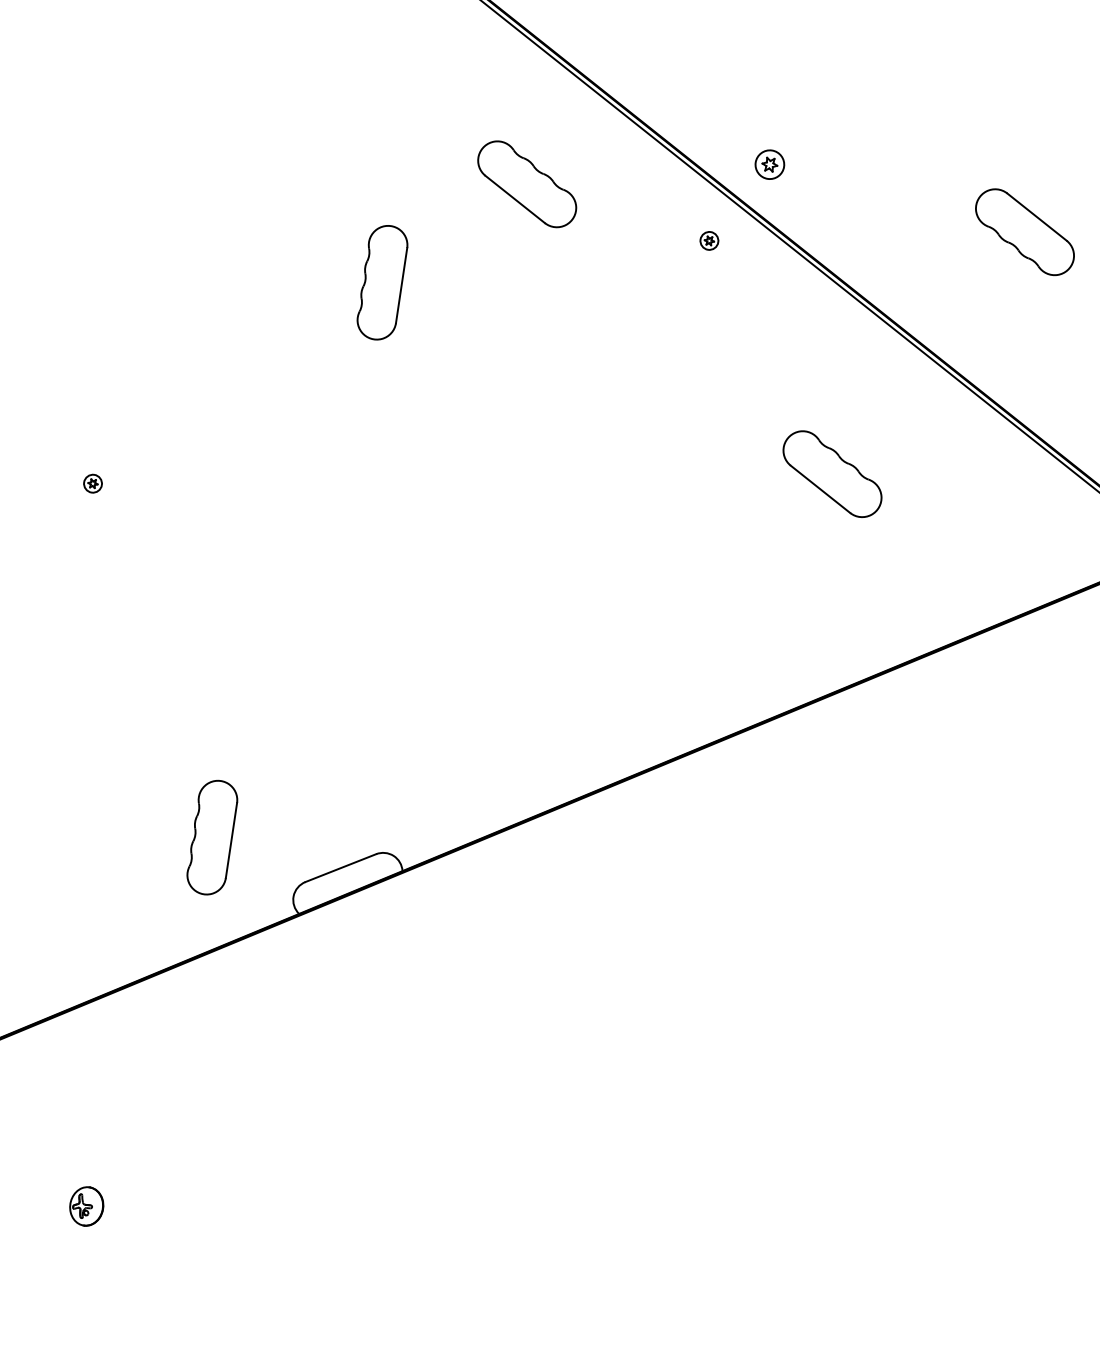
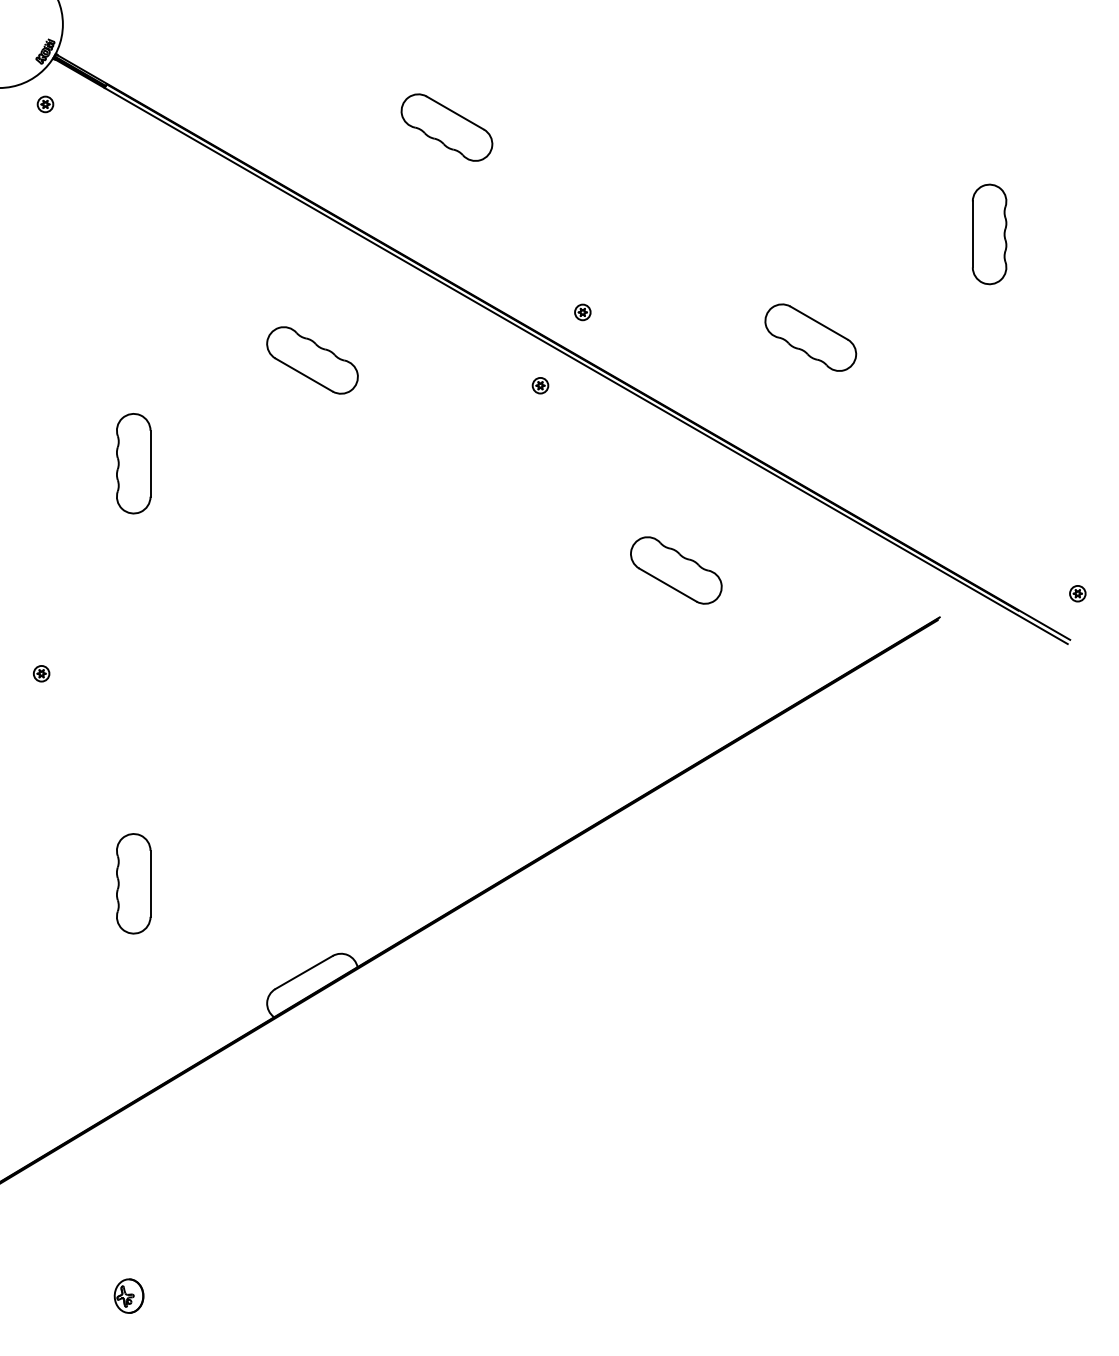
part: (769, 164) -> (582, 312), size x0.62
part: (527, 184) -> (312, 360), moved
part: (382, 282) -> (133, 463), moved
part: (212, 837) -> (133, 883), moved

